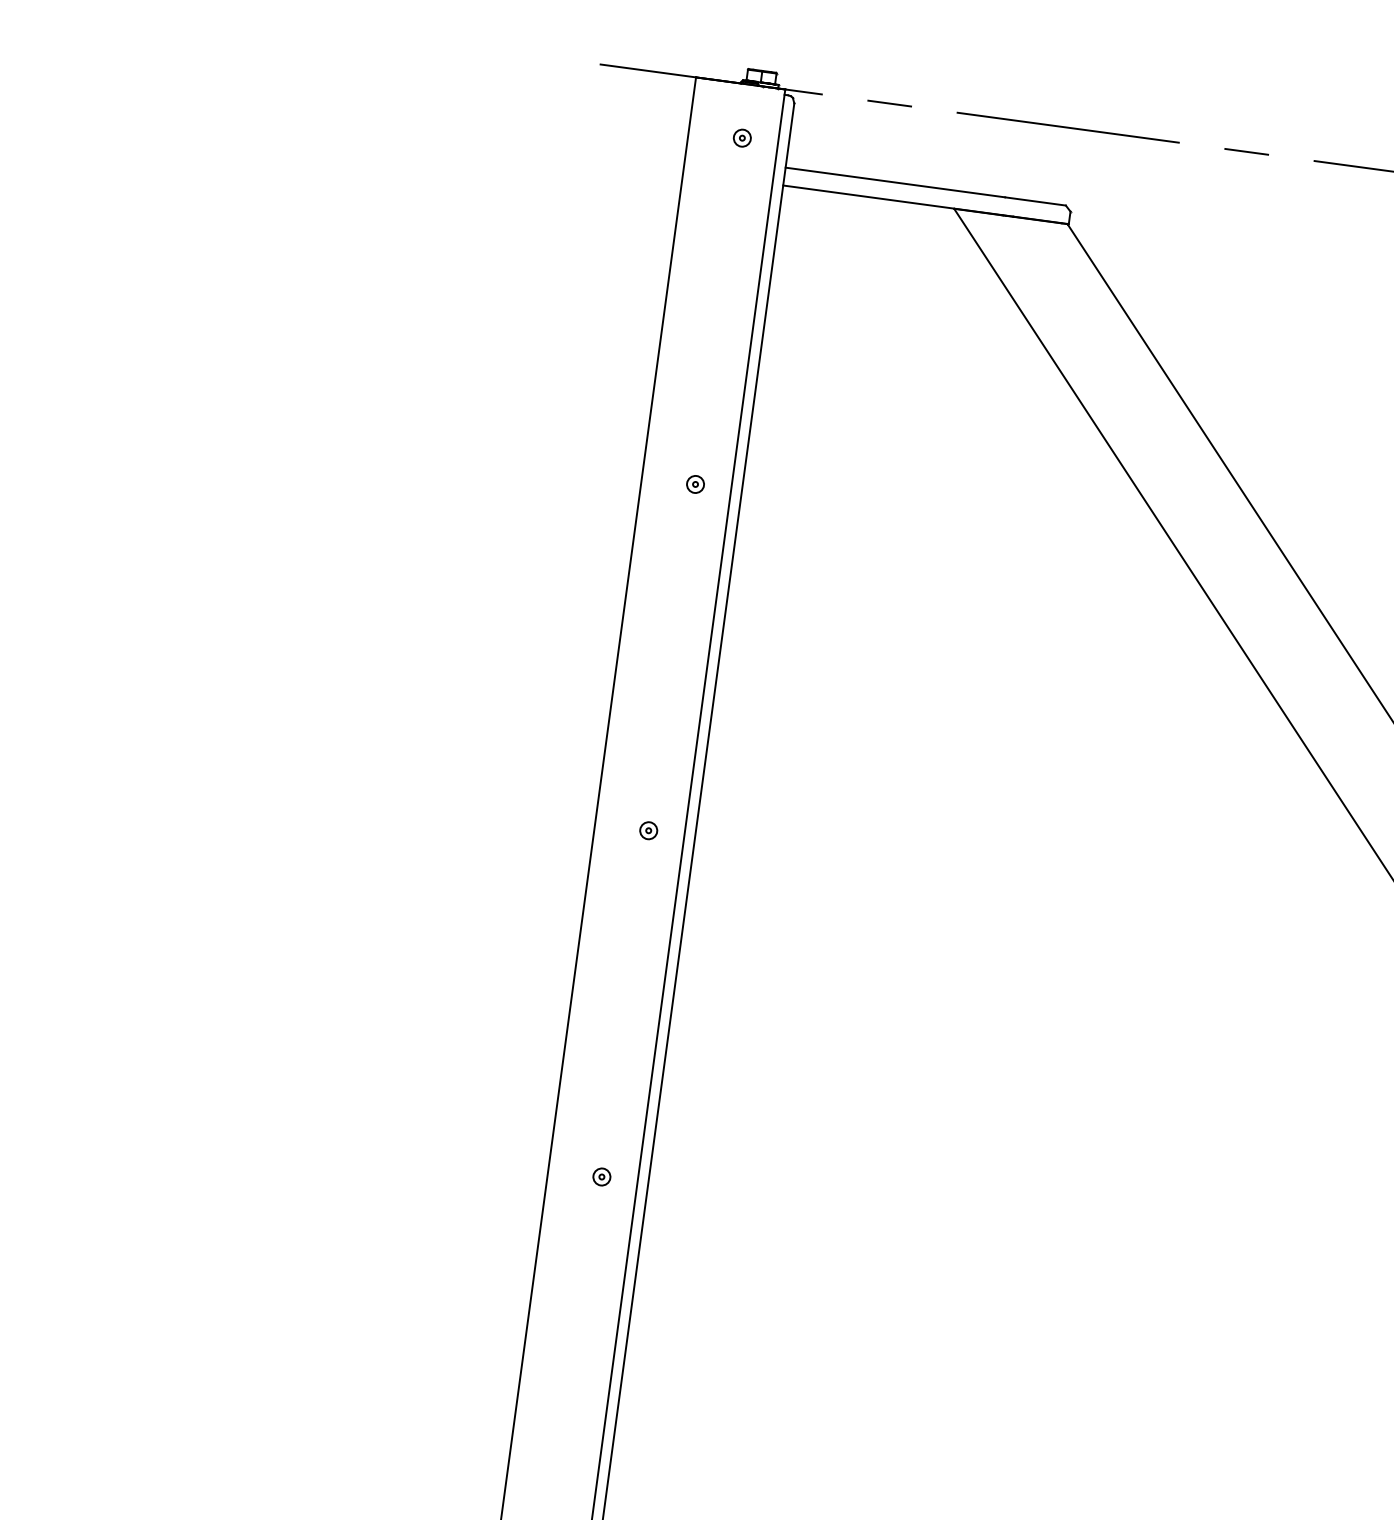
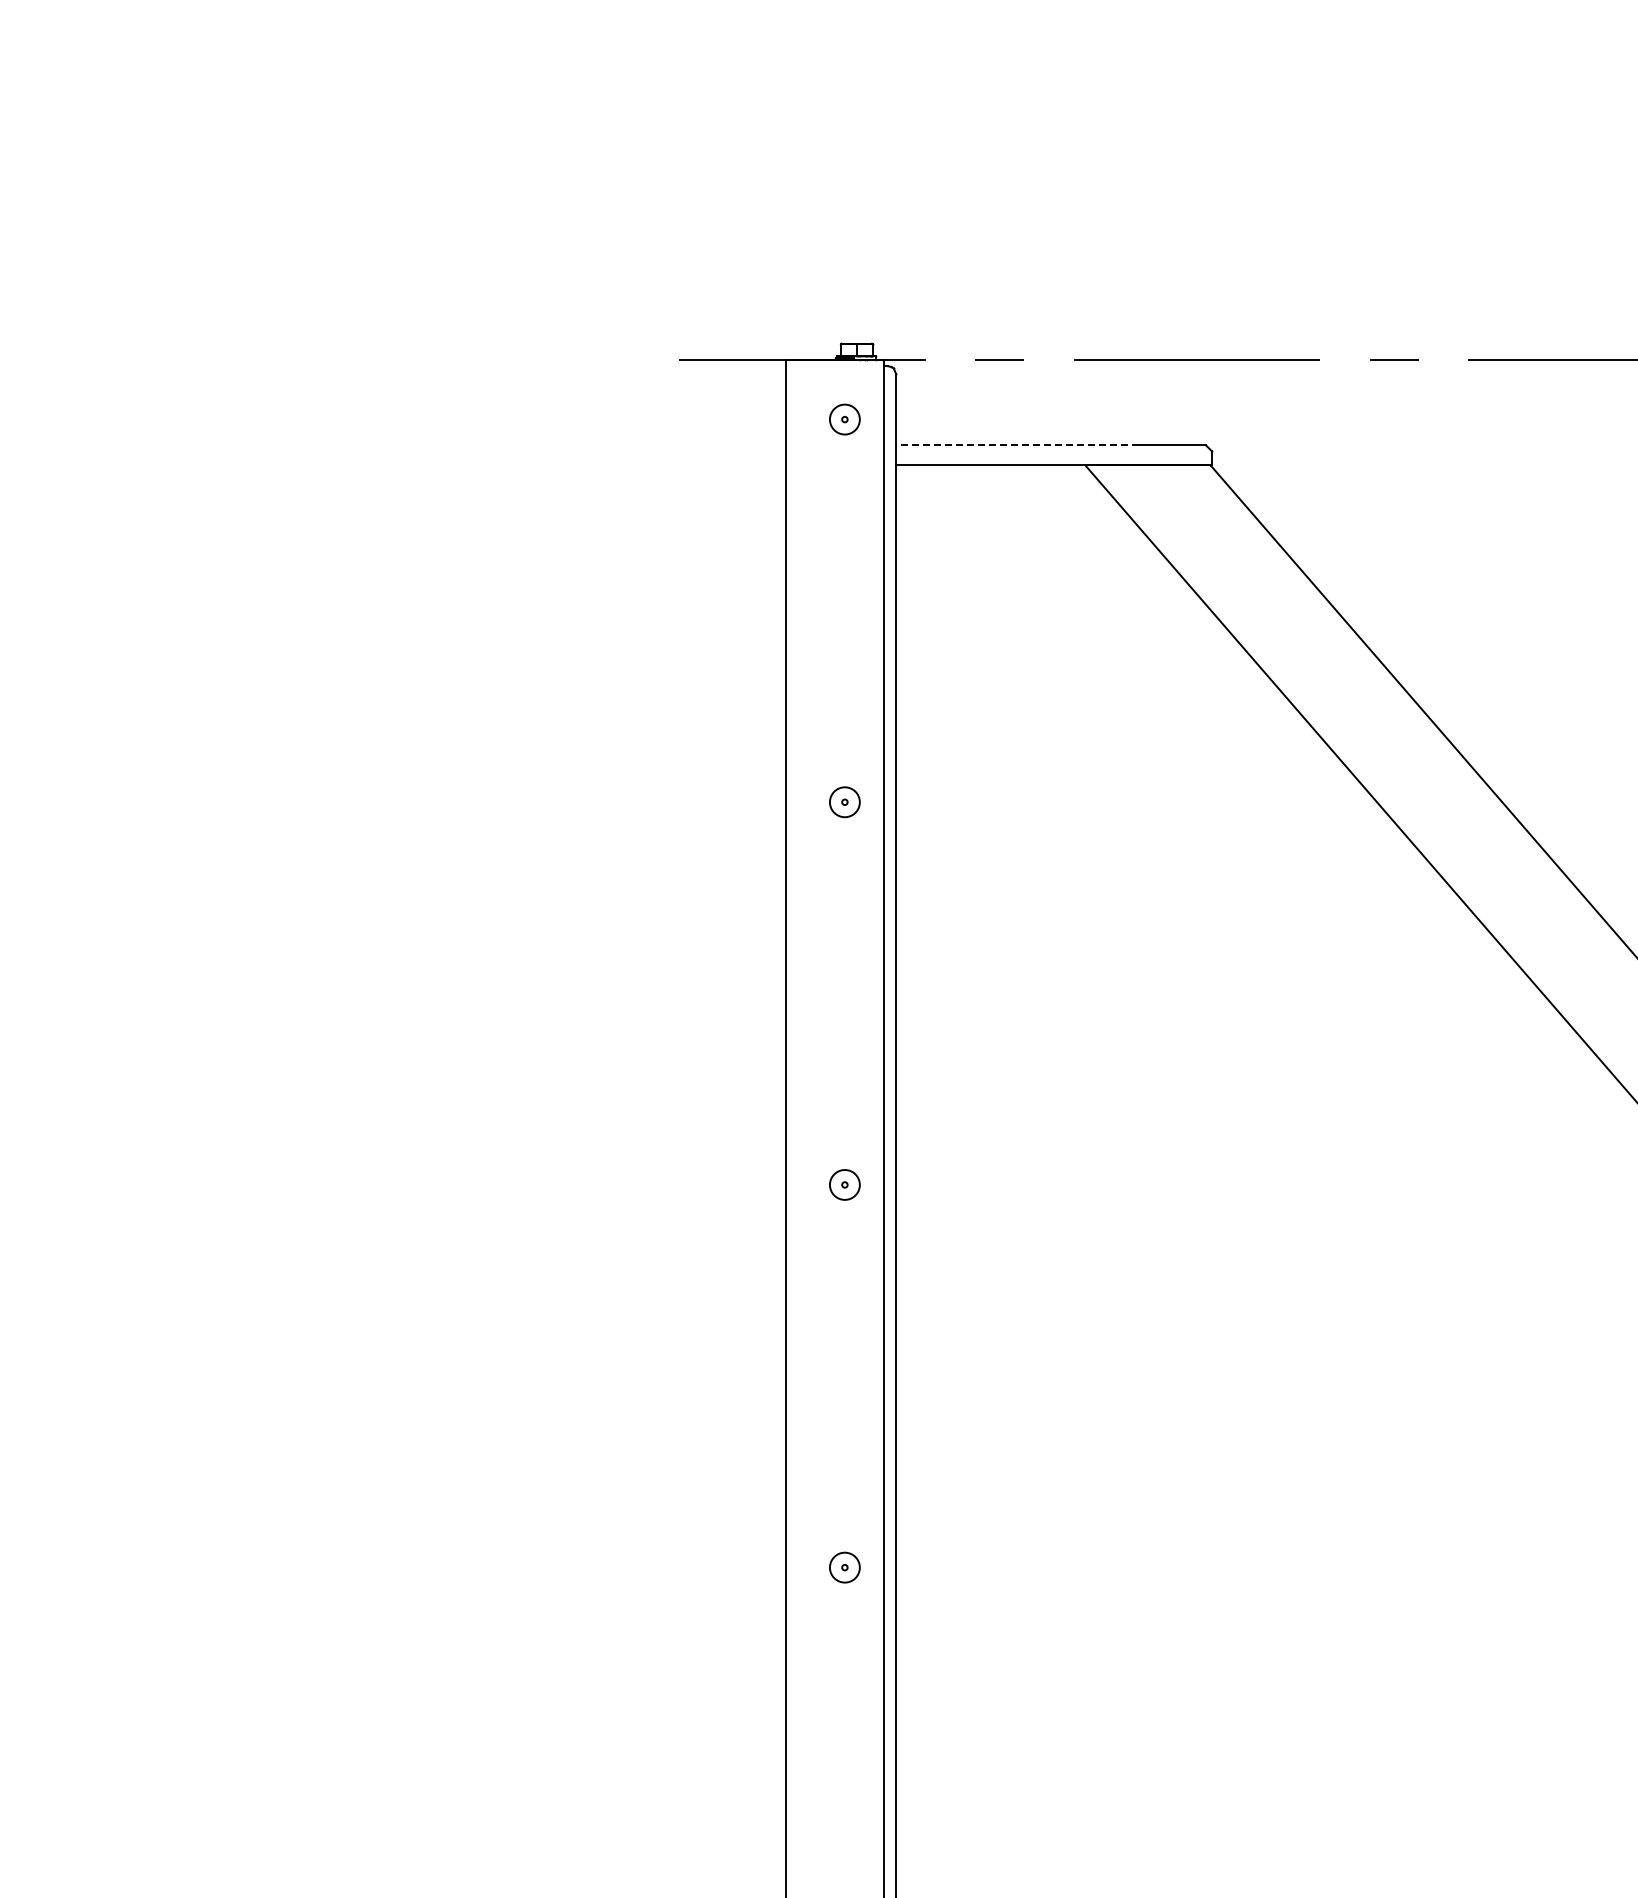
circle: (742, 138) -> (844, 419), size x1.6
line: (895, 182) -> (1017, 445), solid -> dashed
circle: (695, 483) -> (844, 801), size x1.6
circle: (648, 830) -> (844, 1184), size x1.6
circle: (601, 1176) -> (844, 1567), size x1.6

